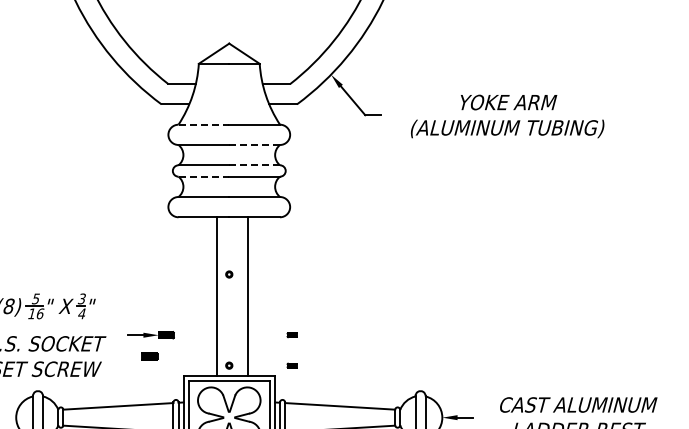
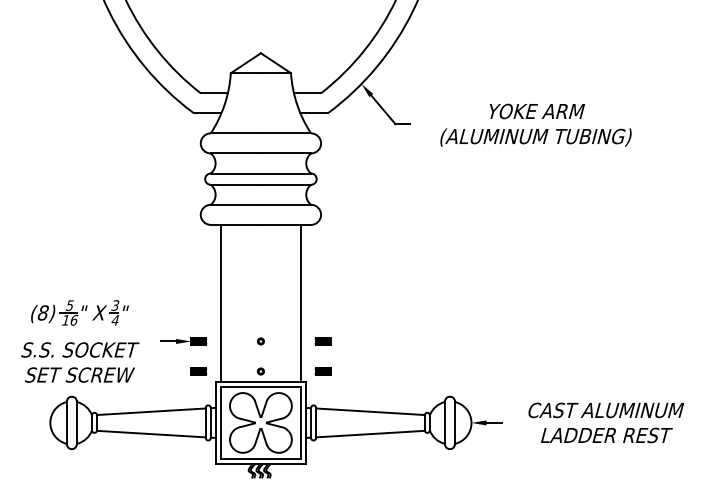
line: (204, 124) -> (236, 133), dashed -> solid
line: (254, 145) -> (285, 153), dashed -> solid
line: (254, 165) -> (285, 173), dashed -> solid
line: (204, 176) -> (236, 184), dashed -> solid
part: (228, 274) -> (260, 341), moved
line: (216, 295) -> (220, 302), moved
line: (248, 295) -> (301, 302), moved
part: (291, 335) -> (322, 341), size x1.67
part: (149, 356) -> (198, 371), moved
part: (291, 365) -> (322, 371), size x1.67

